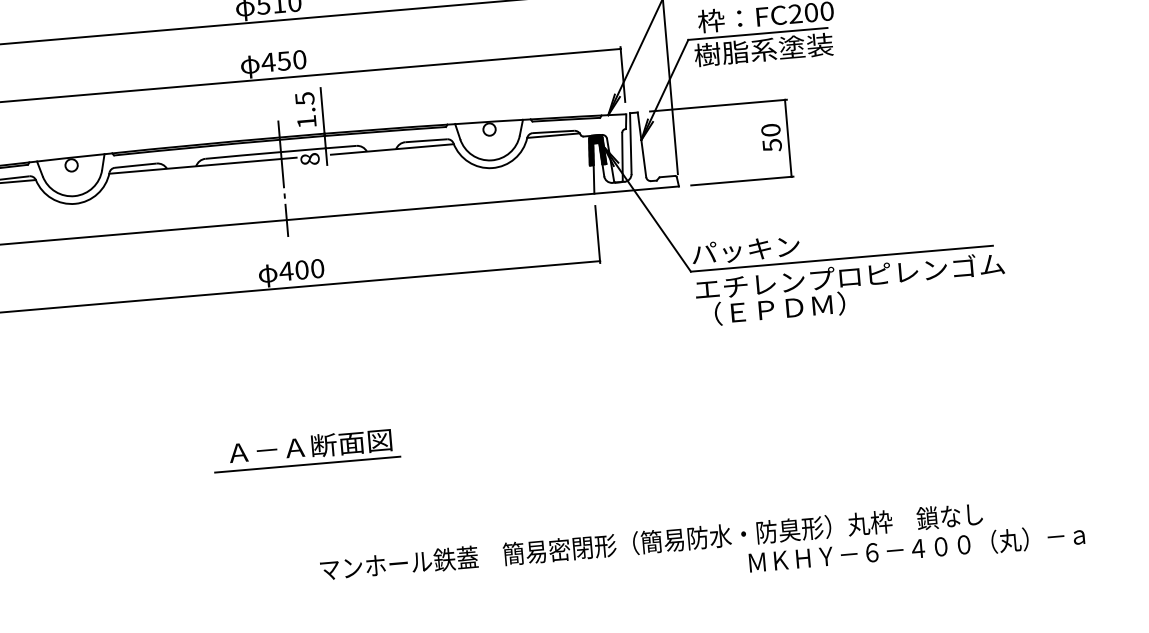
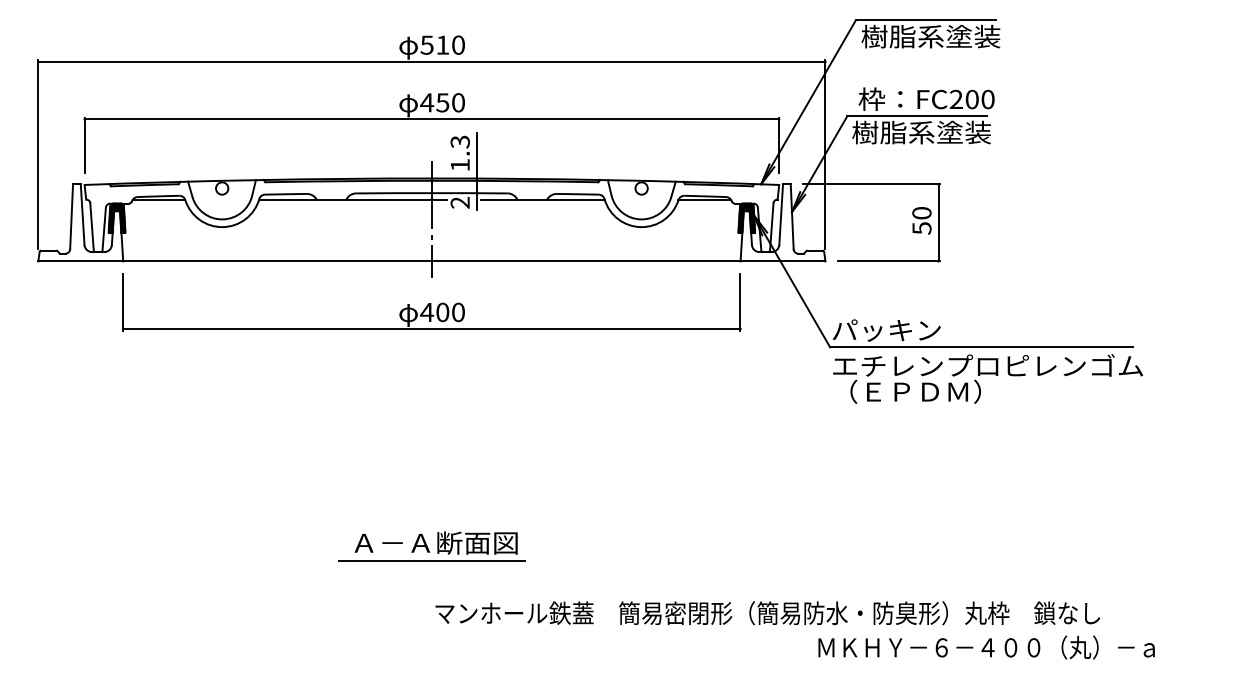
text: (304, 98) -> (459, 141), 1.5 -> 1.3
text: (309, 159) -> (459, 202), 8 -> 2
part: (306, 450) -> (431, 546), moved
text: (916, 548) -> (986, 647), moved

